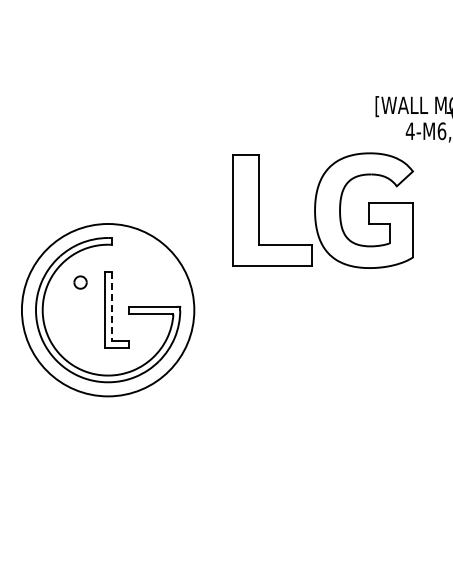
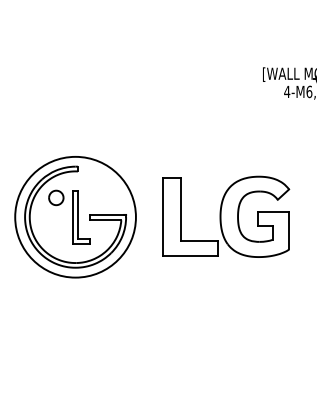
part: (322, 210) -> (225, 216), moved
part: (80, 282) -> (56, 197), size x1.67
line: (111, 307) -> (77, 215), dashed -> solid

